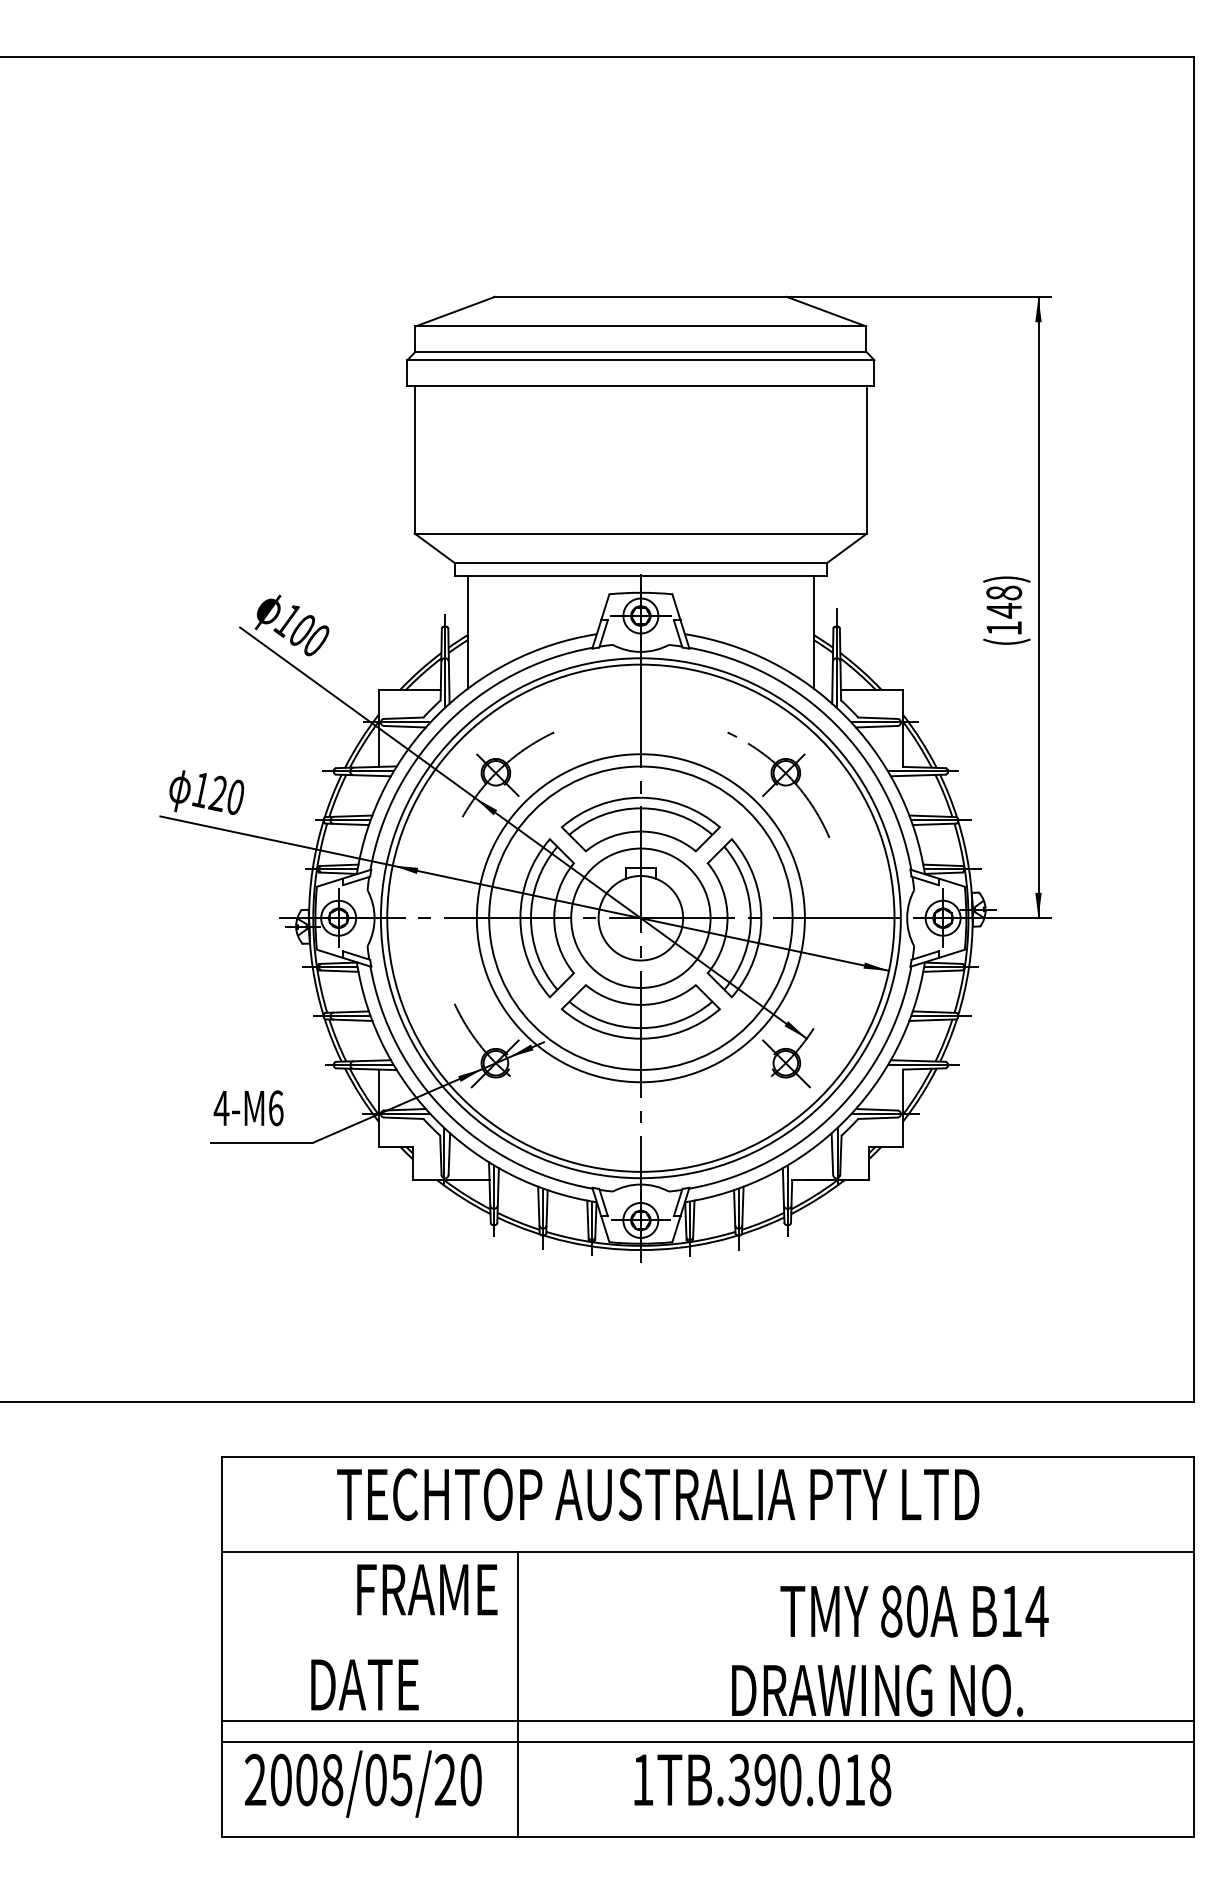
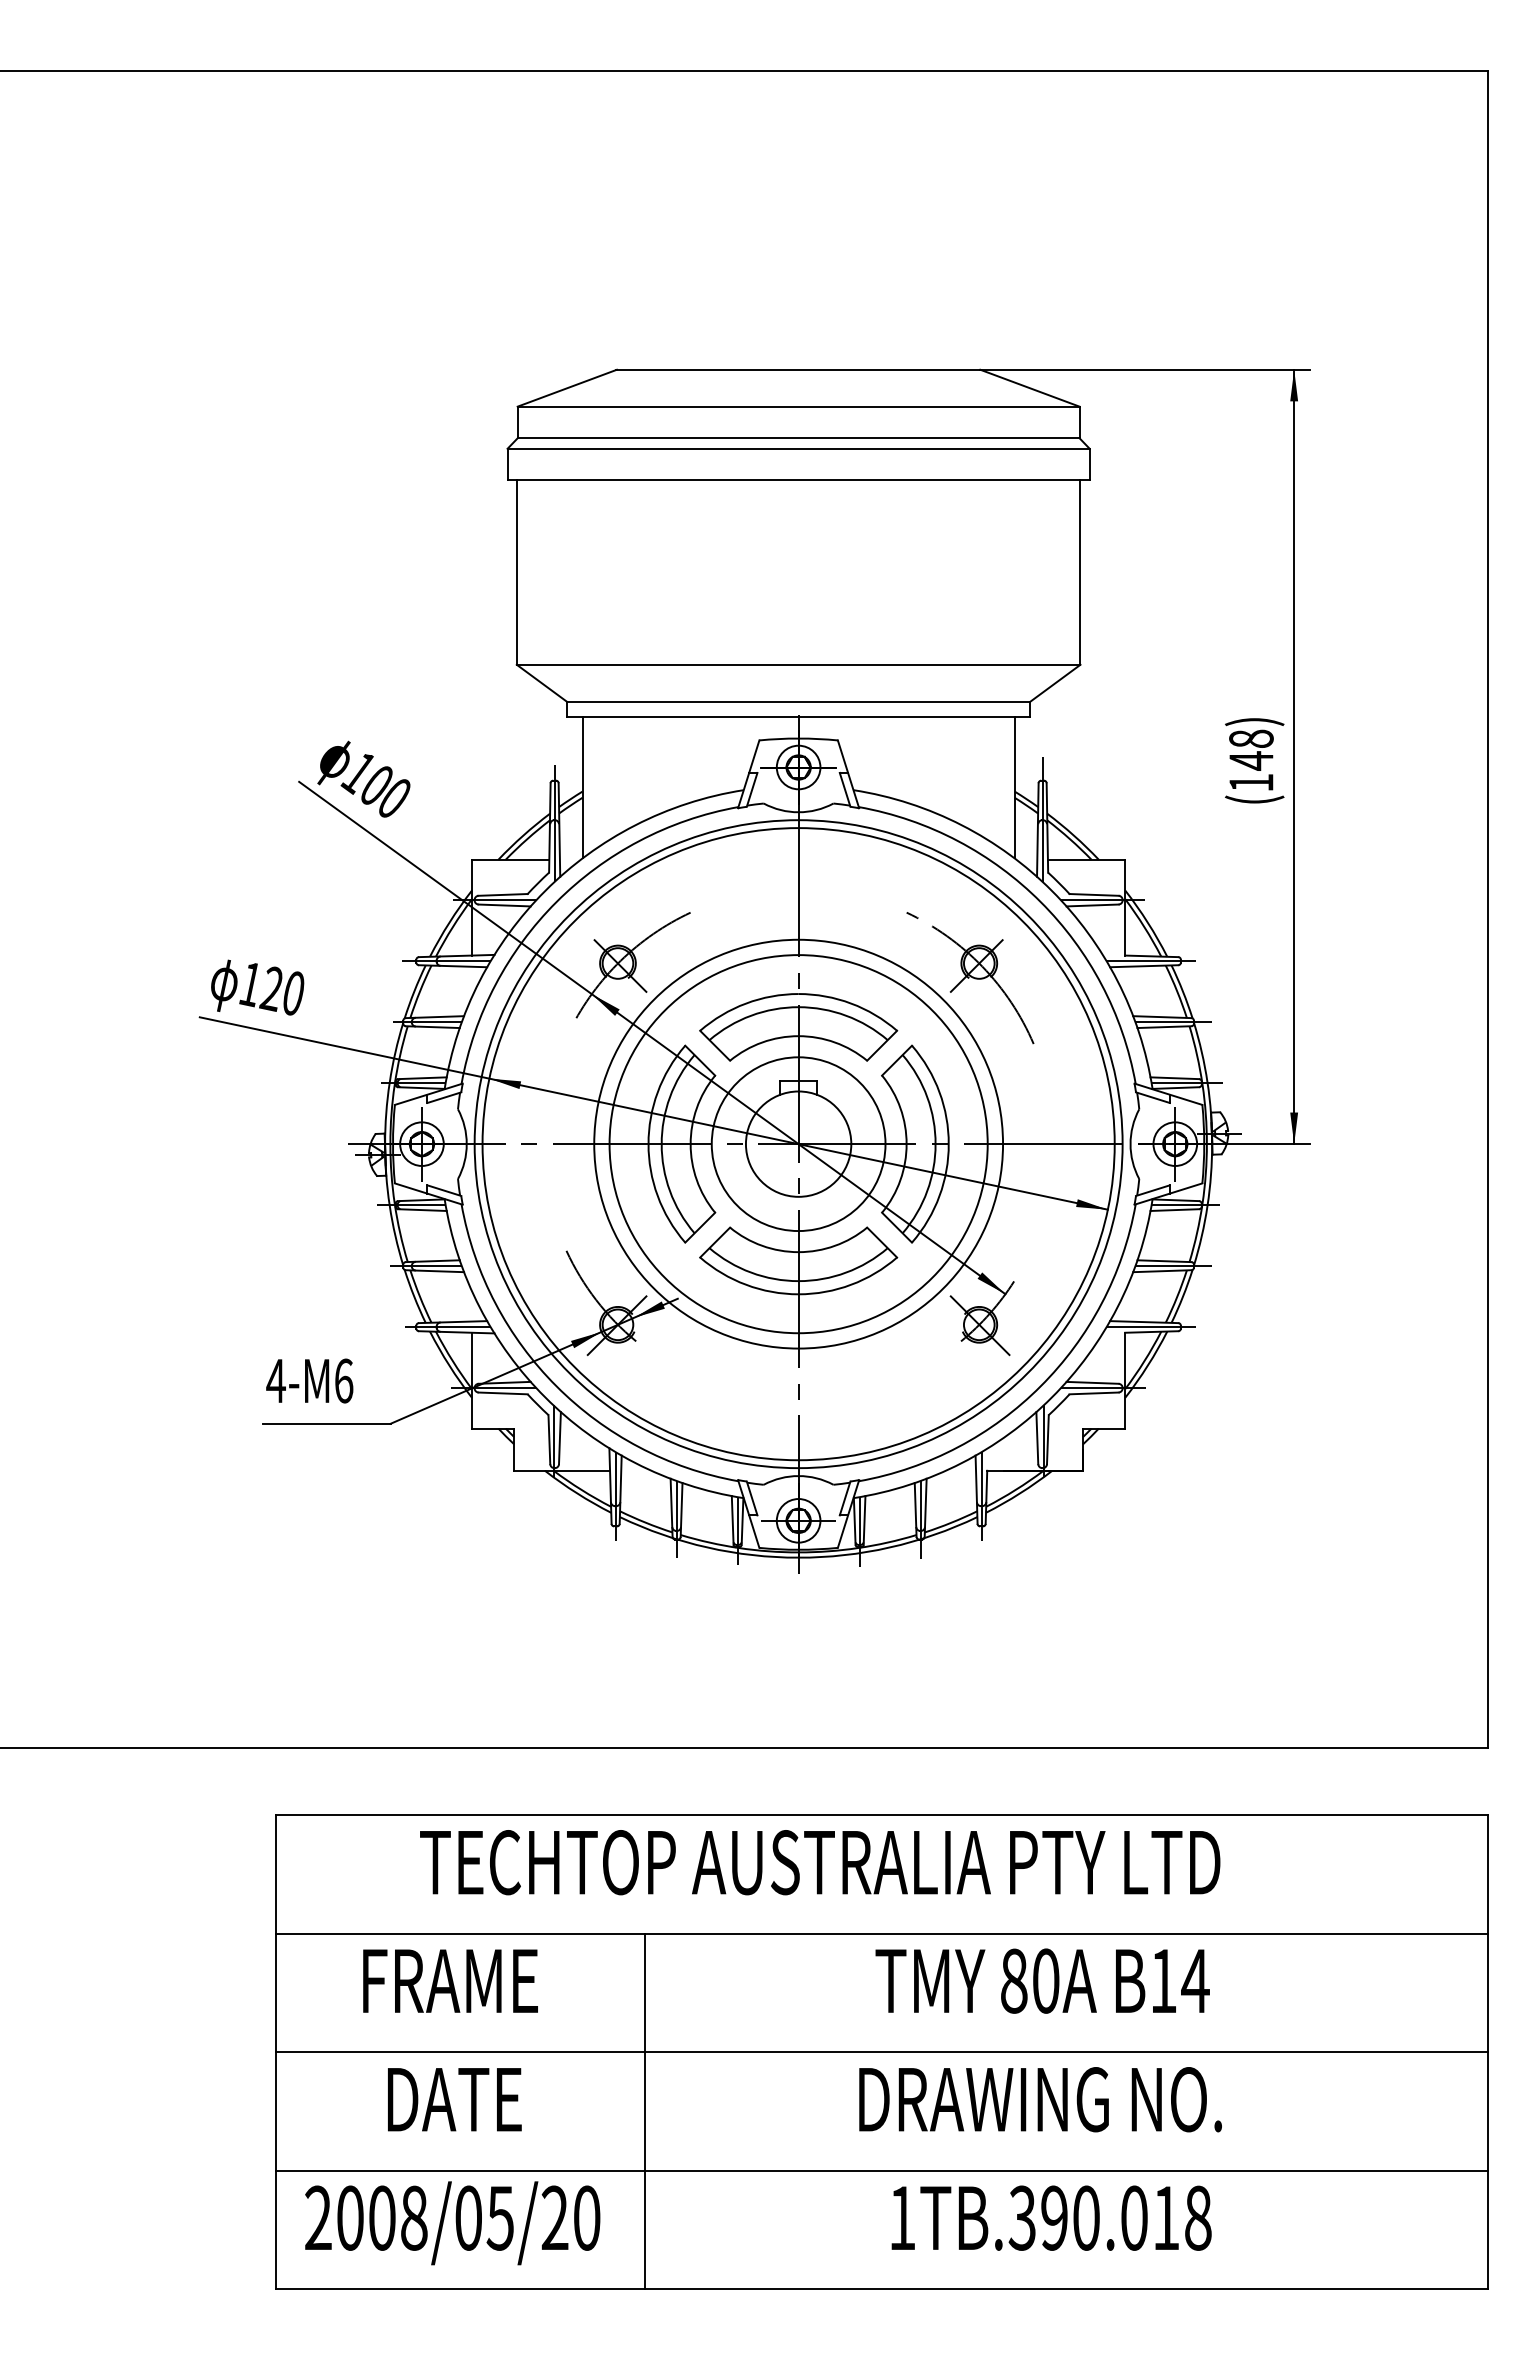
text: (427, 1589) -> (450, 1980), moved
text: (914, 1610) -> (1042, 1980), moved
text: (877, 1690) -> (1040, 2099), moved
line: (707, 1721) -> (881, 2052), moved
text: (762, 1779) -> (1051, 2217), moved

